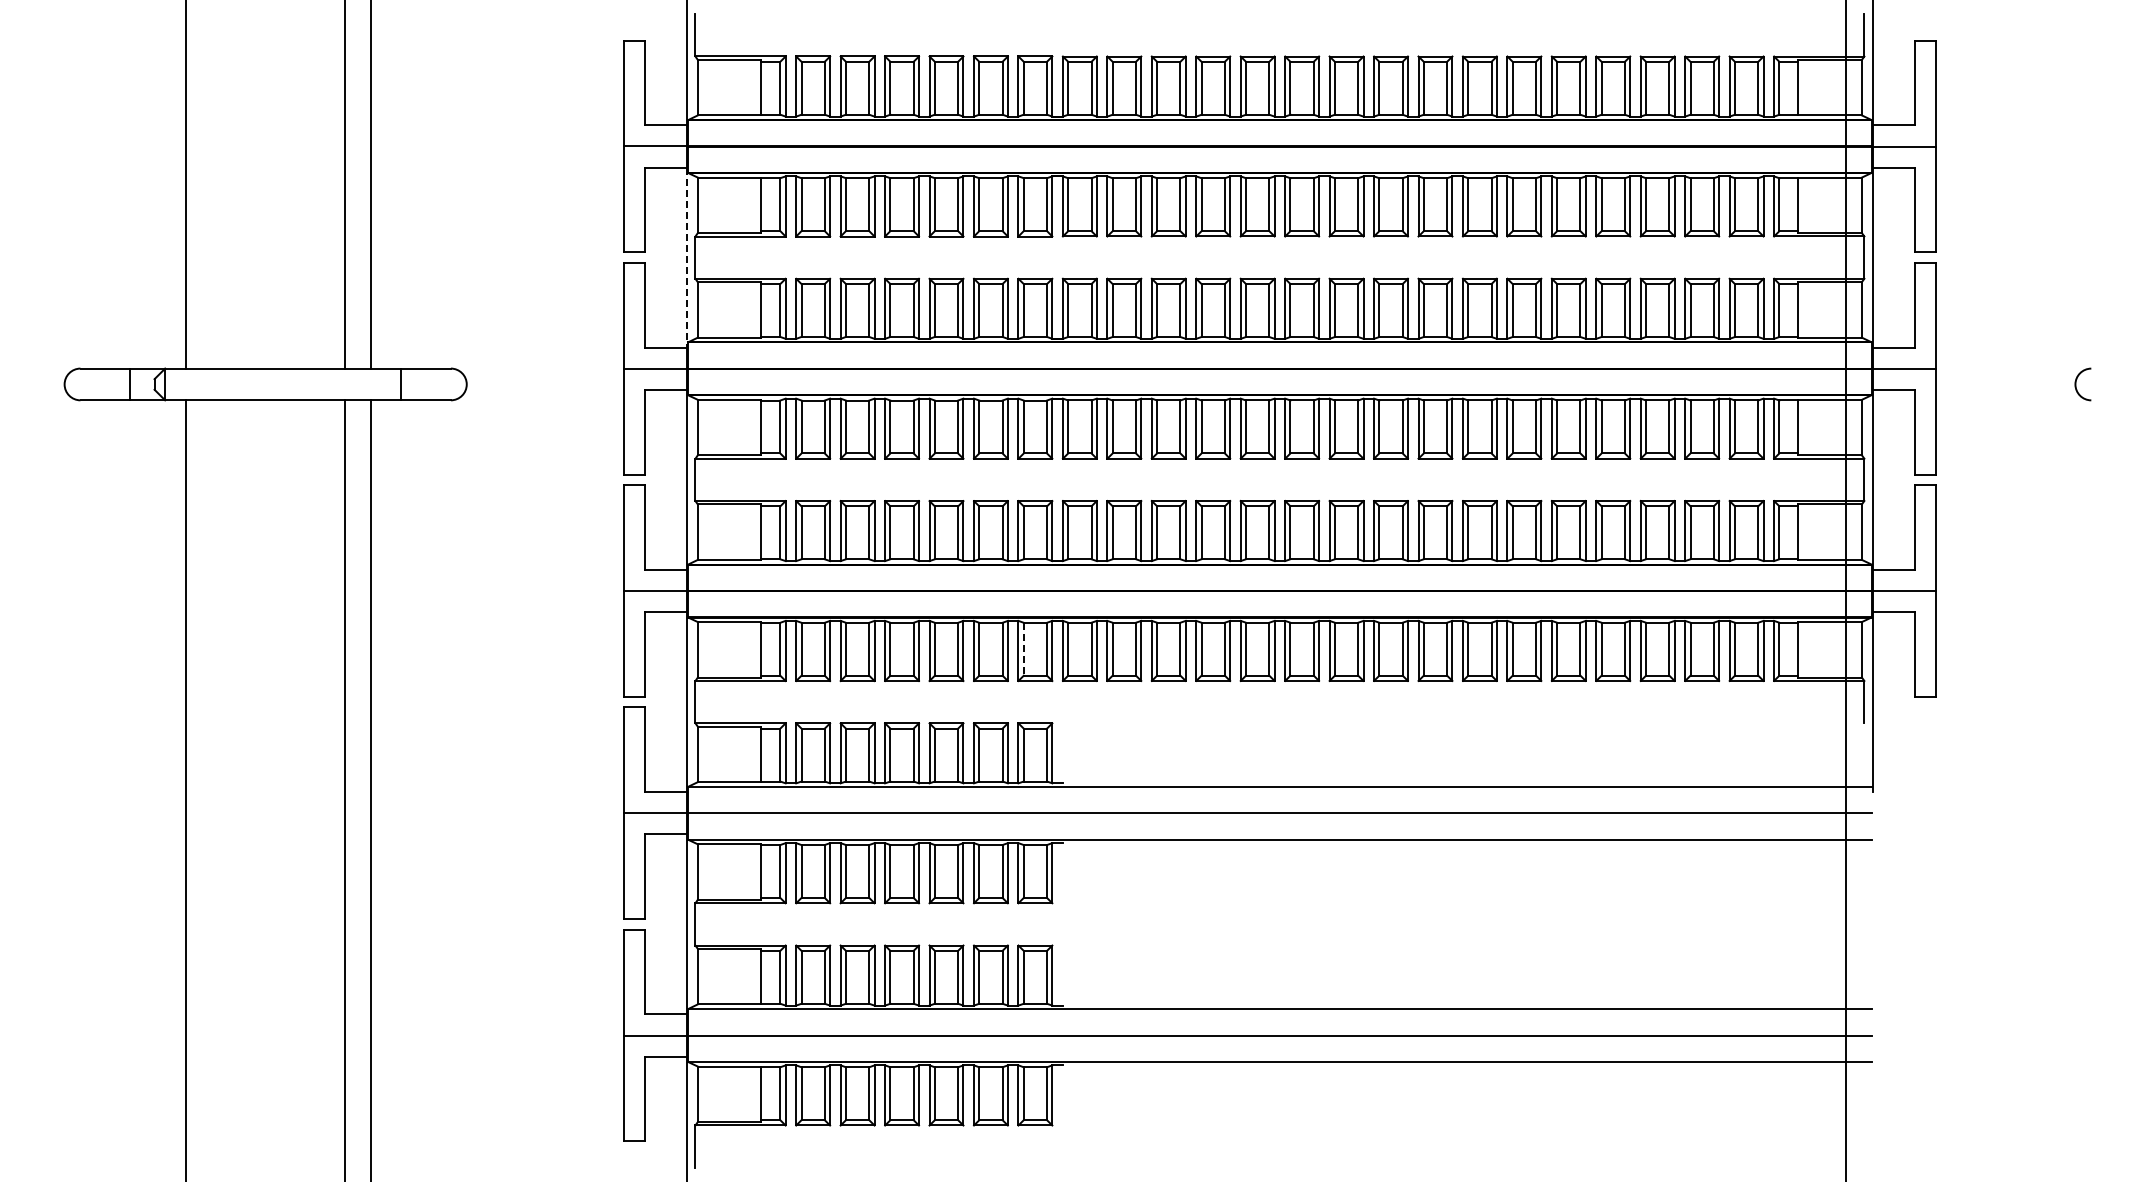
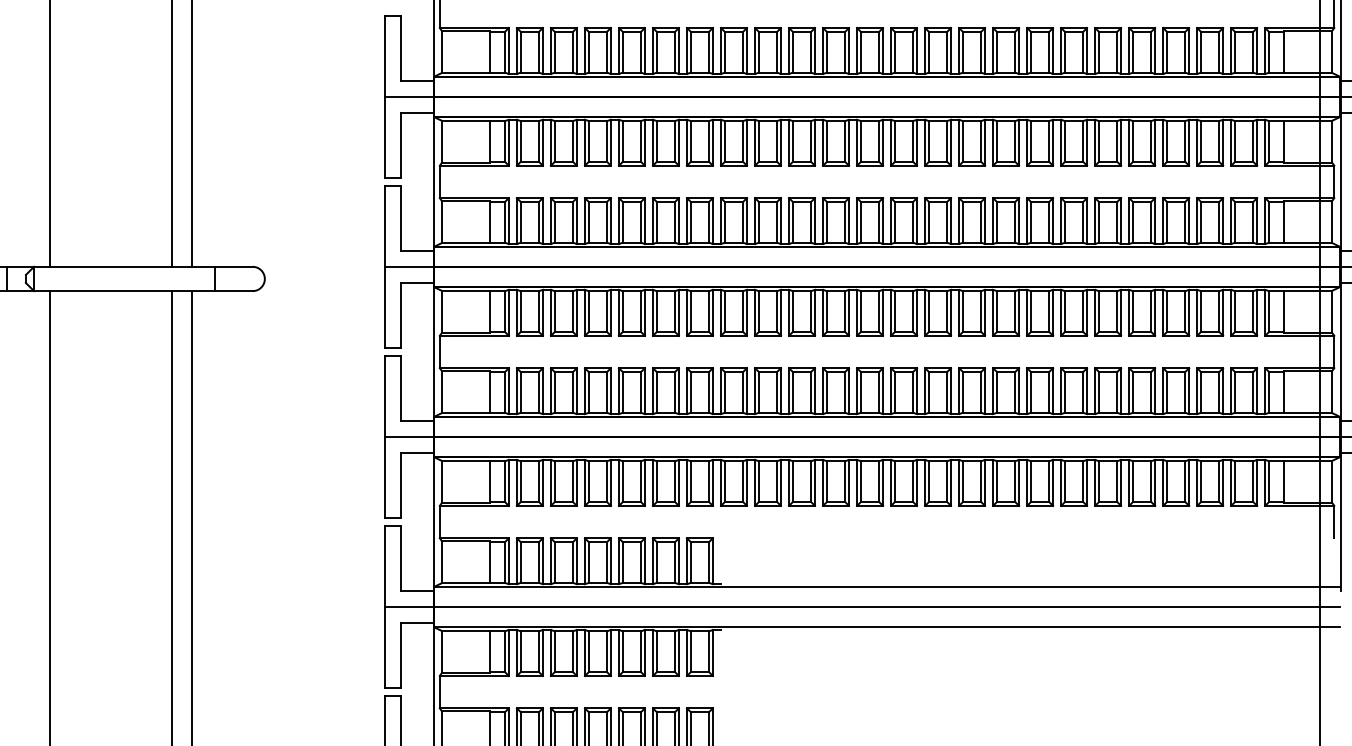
line: (687, 257) -> (433, 181), dashed -> solid
line: (1023, 649) -> (690, 481), dashed -> solid

